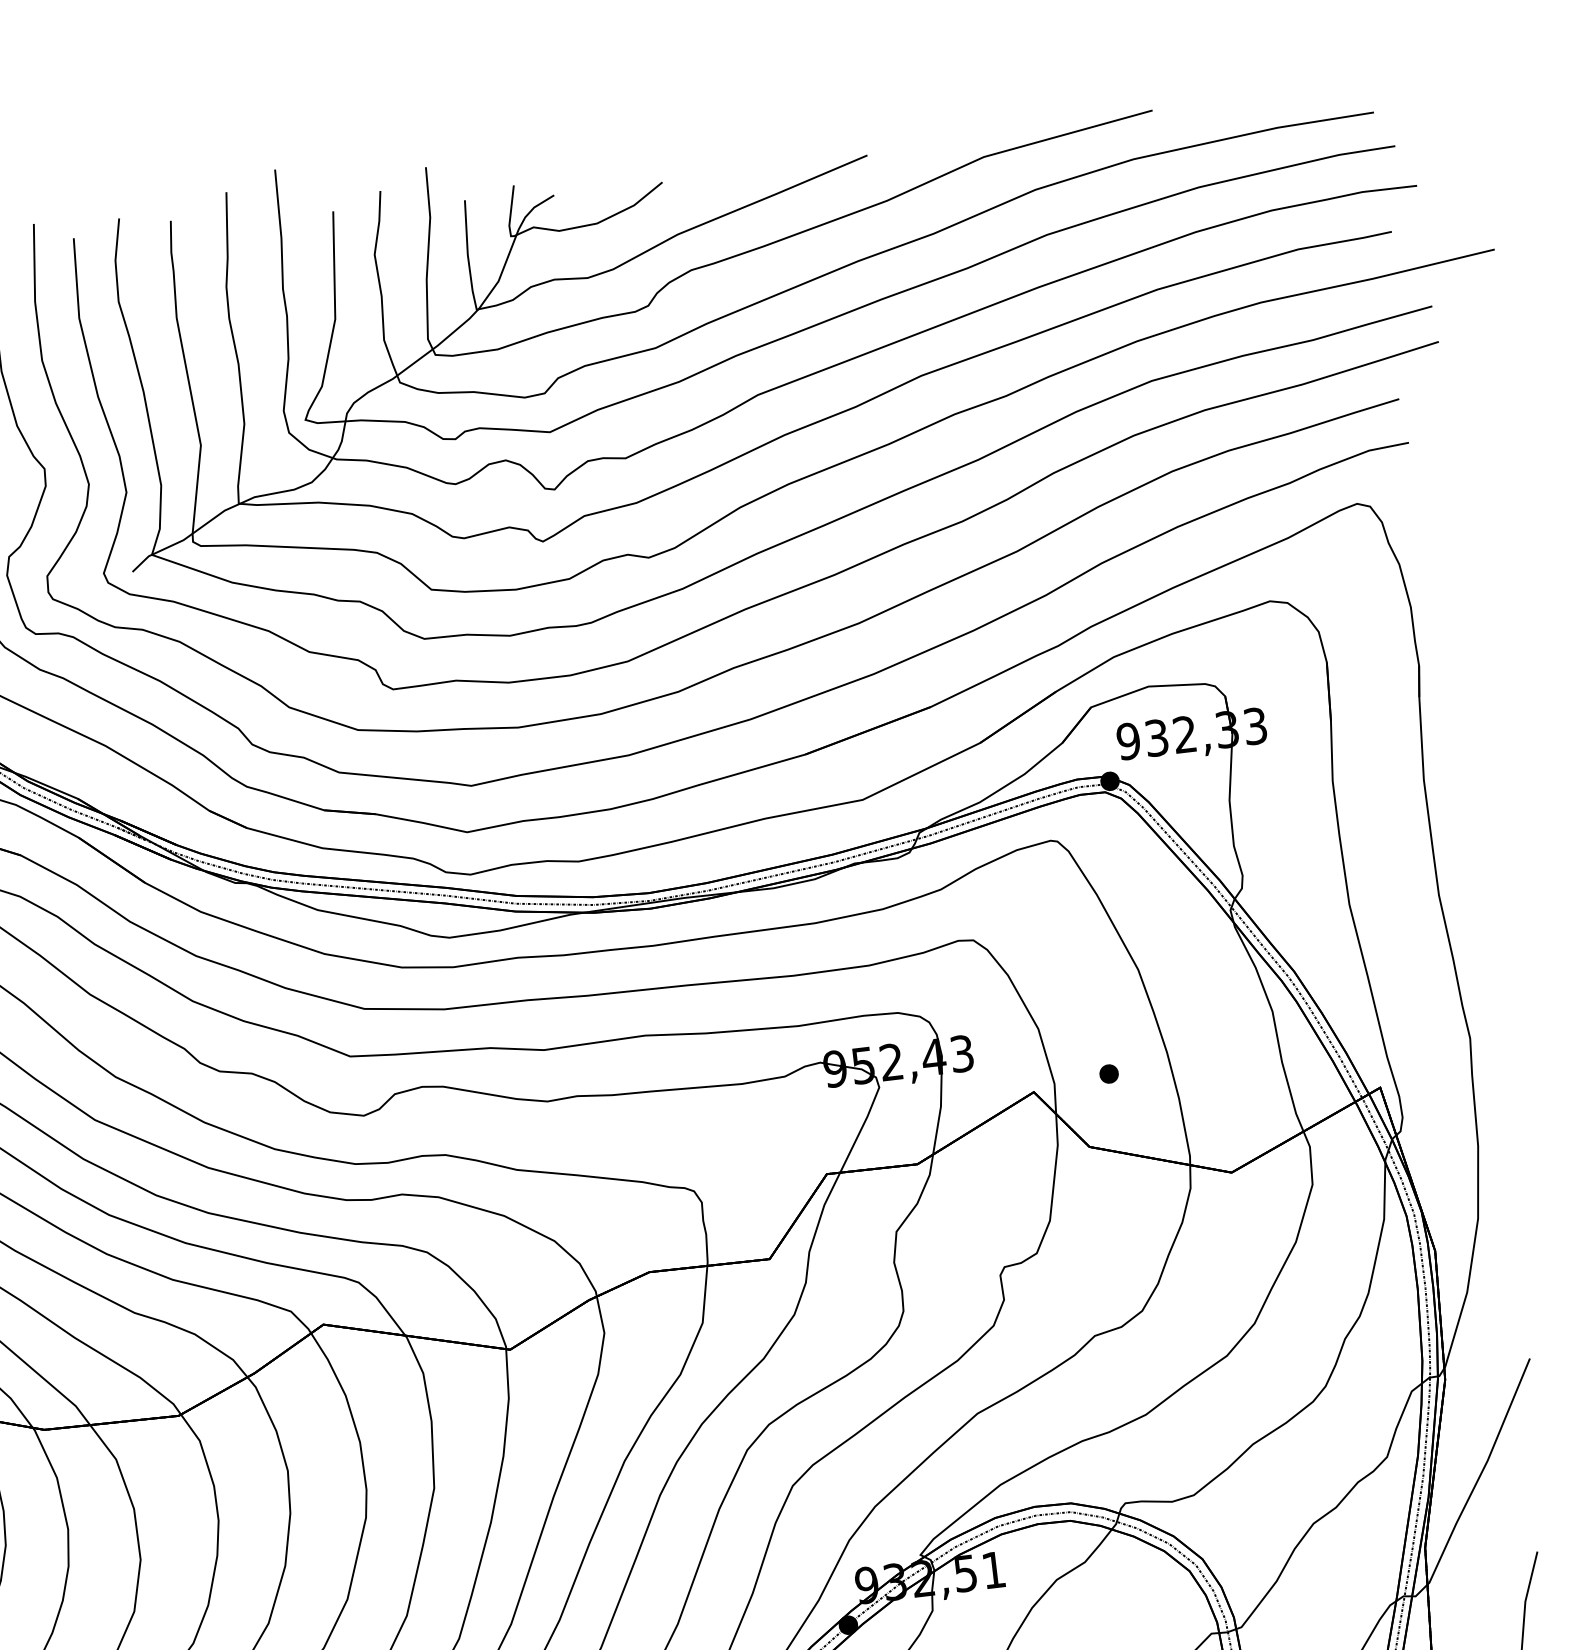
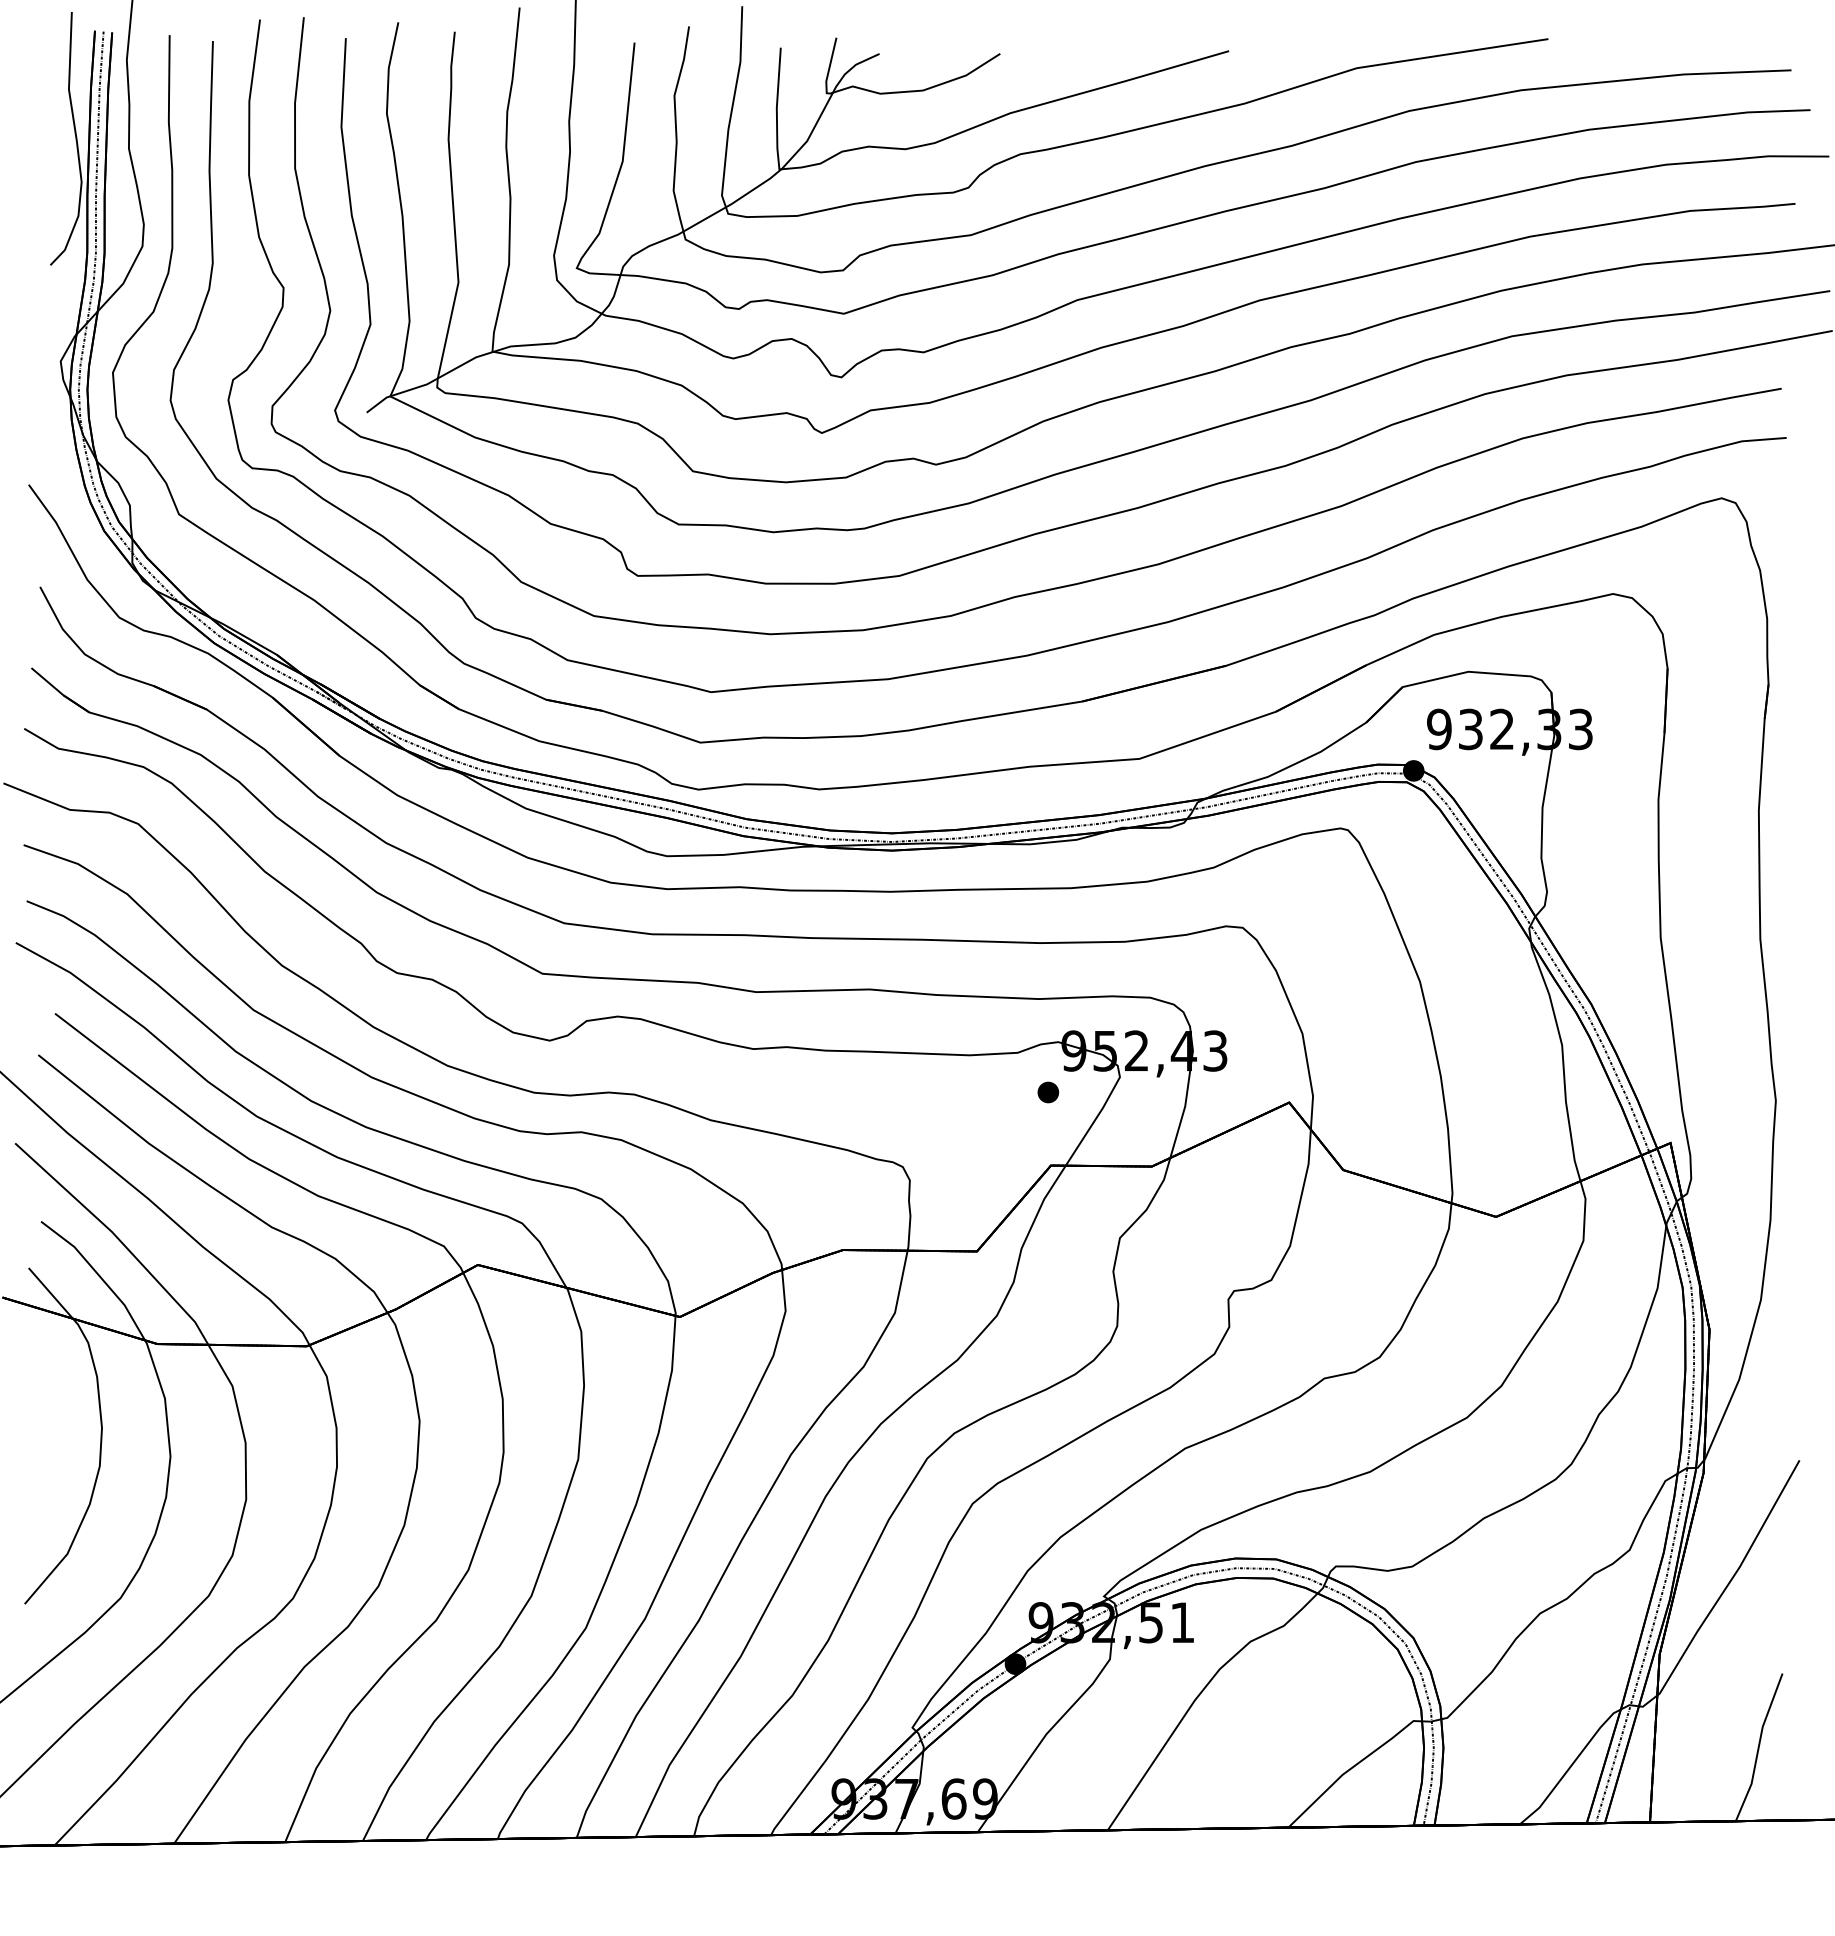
part: (1109, 1074) -> (1048, 1092), moved

